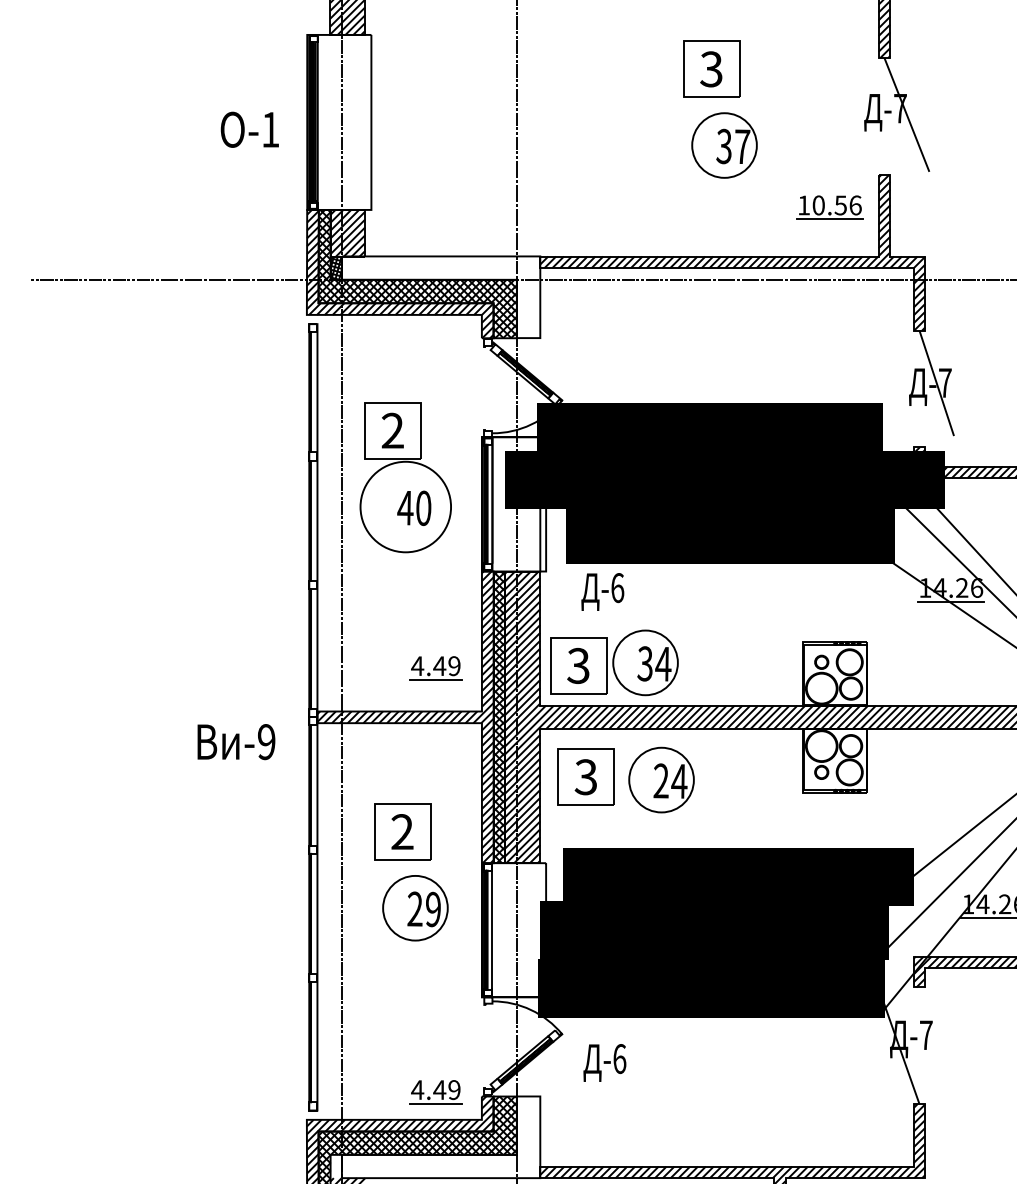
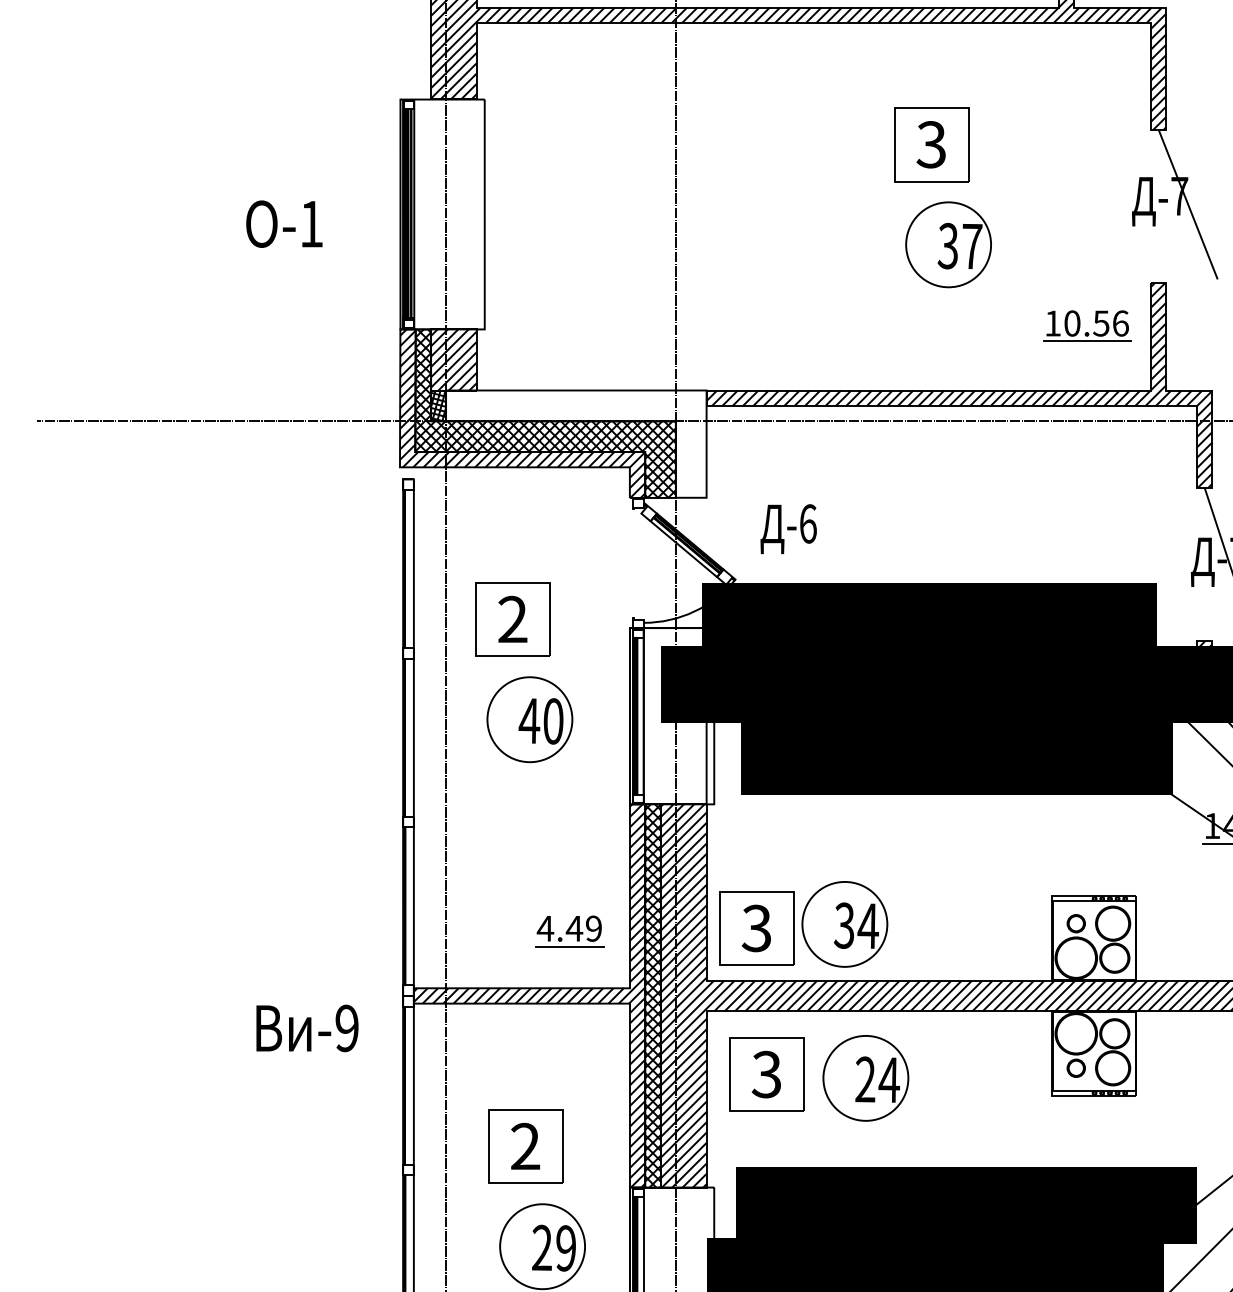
text: (249, 129) -> (283, 223), moved
circle: (405, 506) -> (529, 718), size x0.71
text: (602, 591) -> (788, 528), moved

